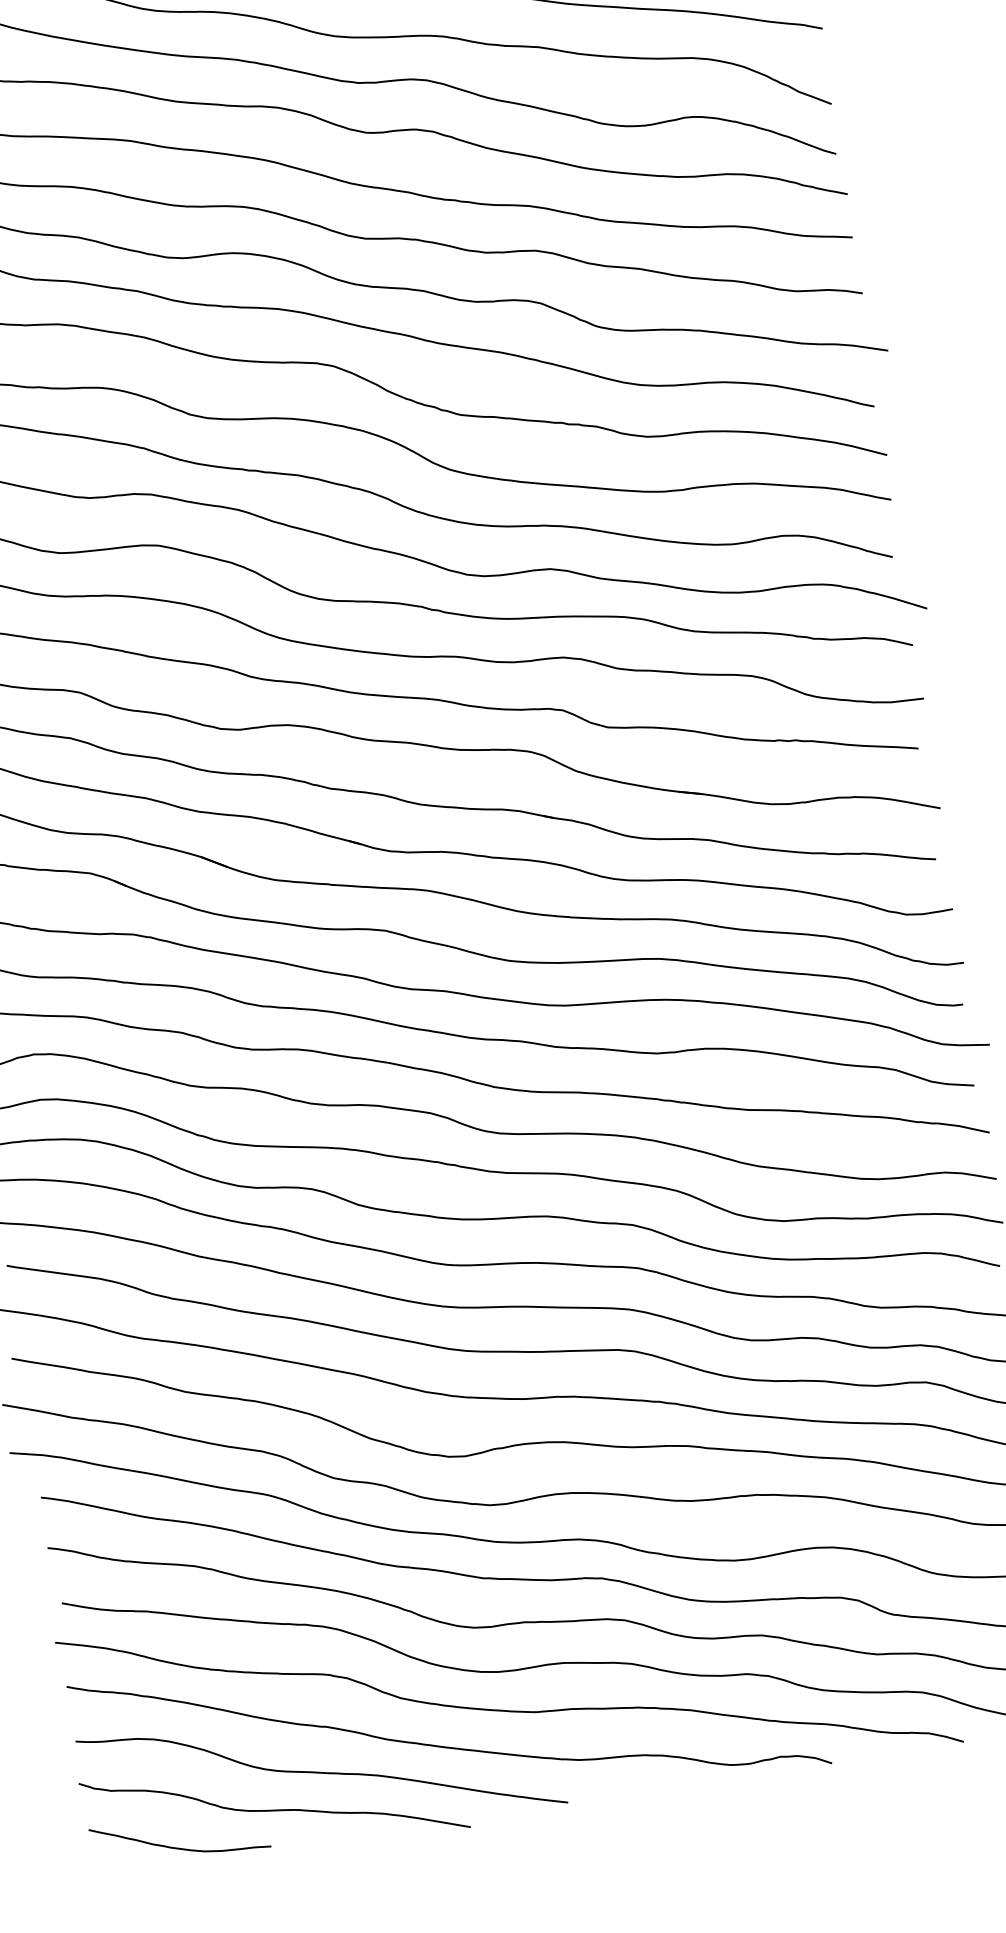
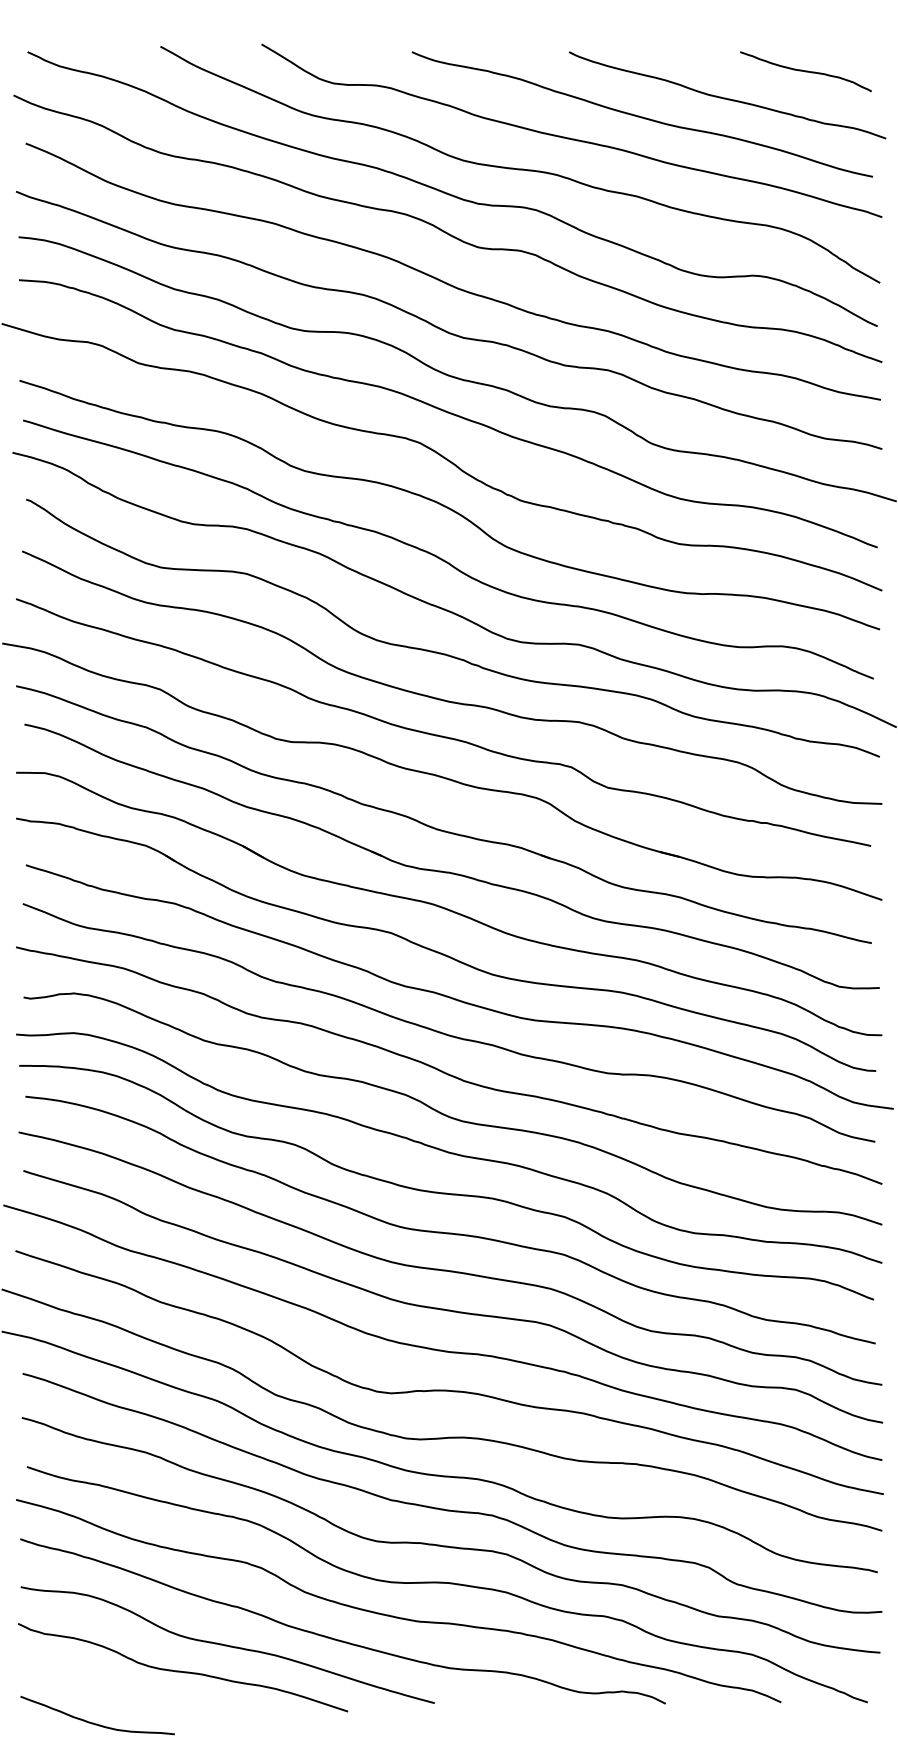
curve: (176, 1847) -> (93, 1722), moved

